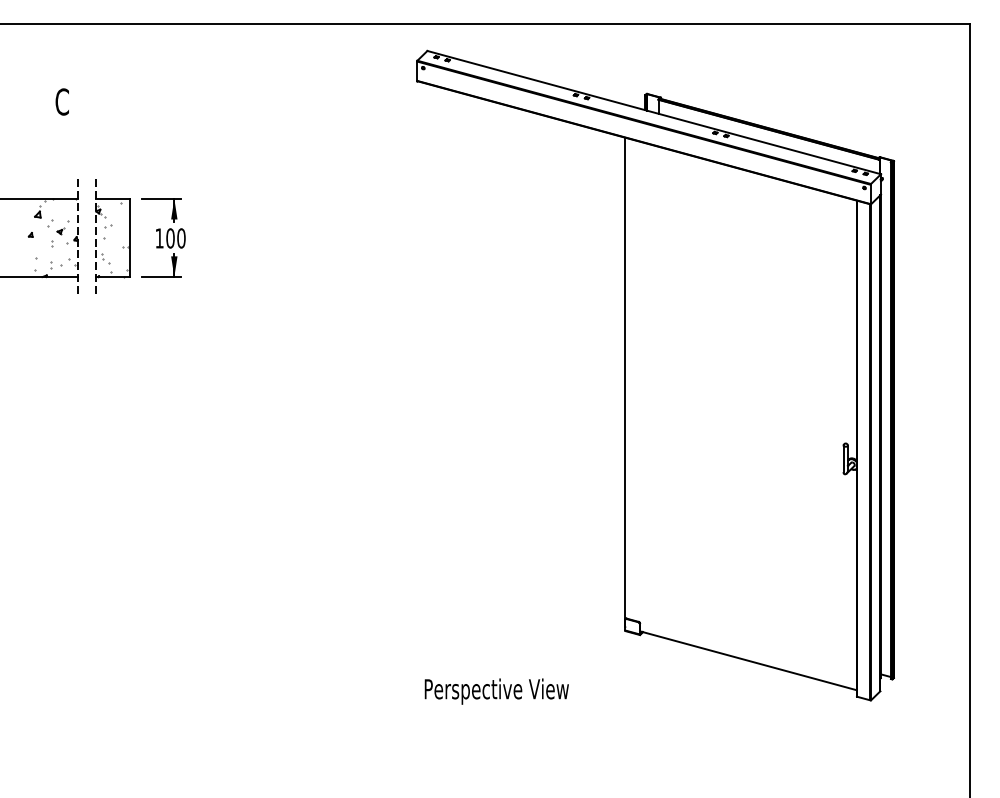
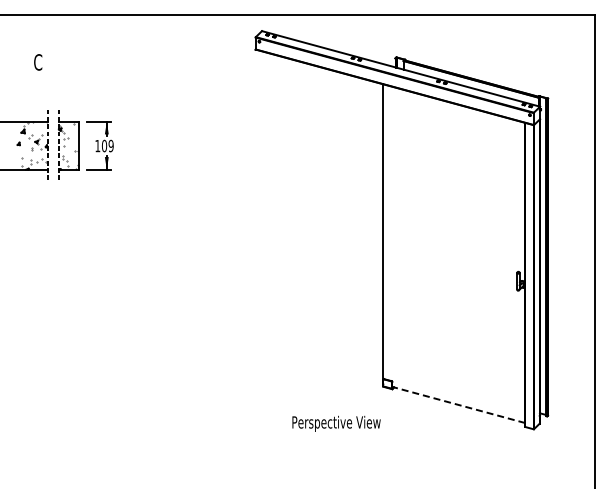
text: (180, 239) -> (110, 146), 100 -> 109
line: (747, 659) -> (458, 404), solid -> dashed
text: (496, 690) -> (336, 423), moved

